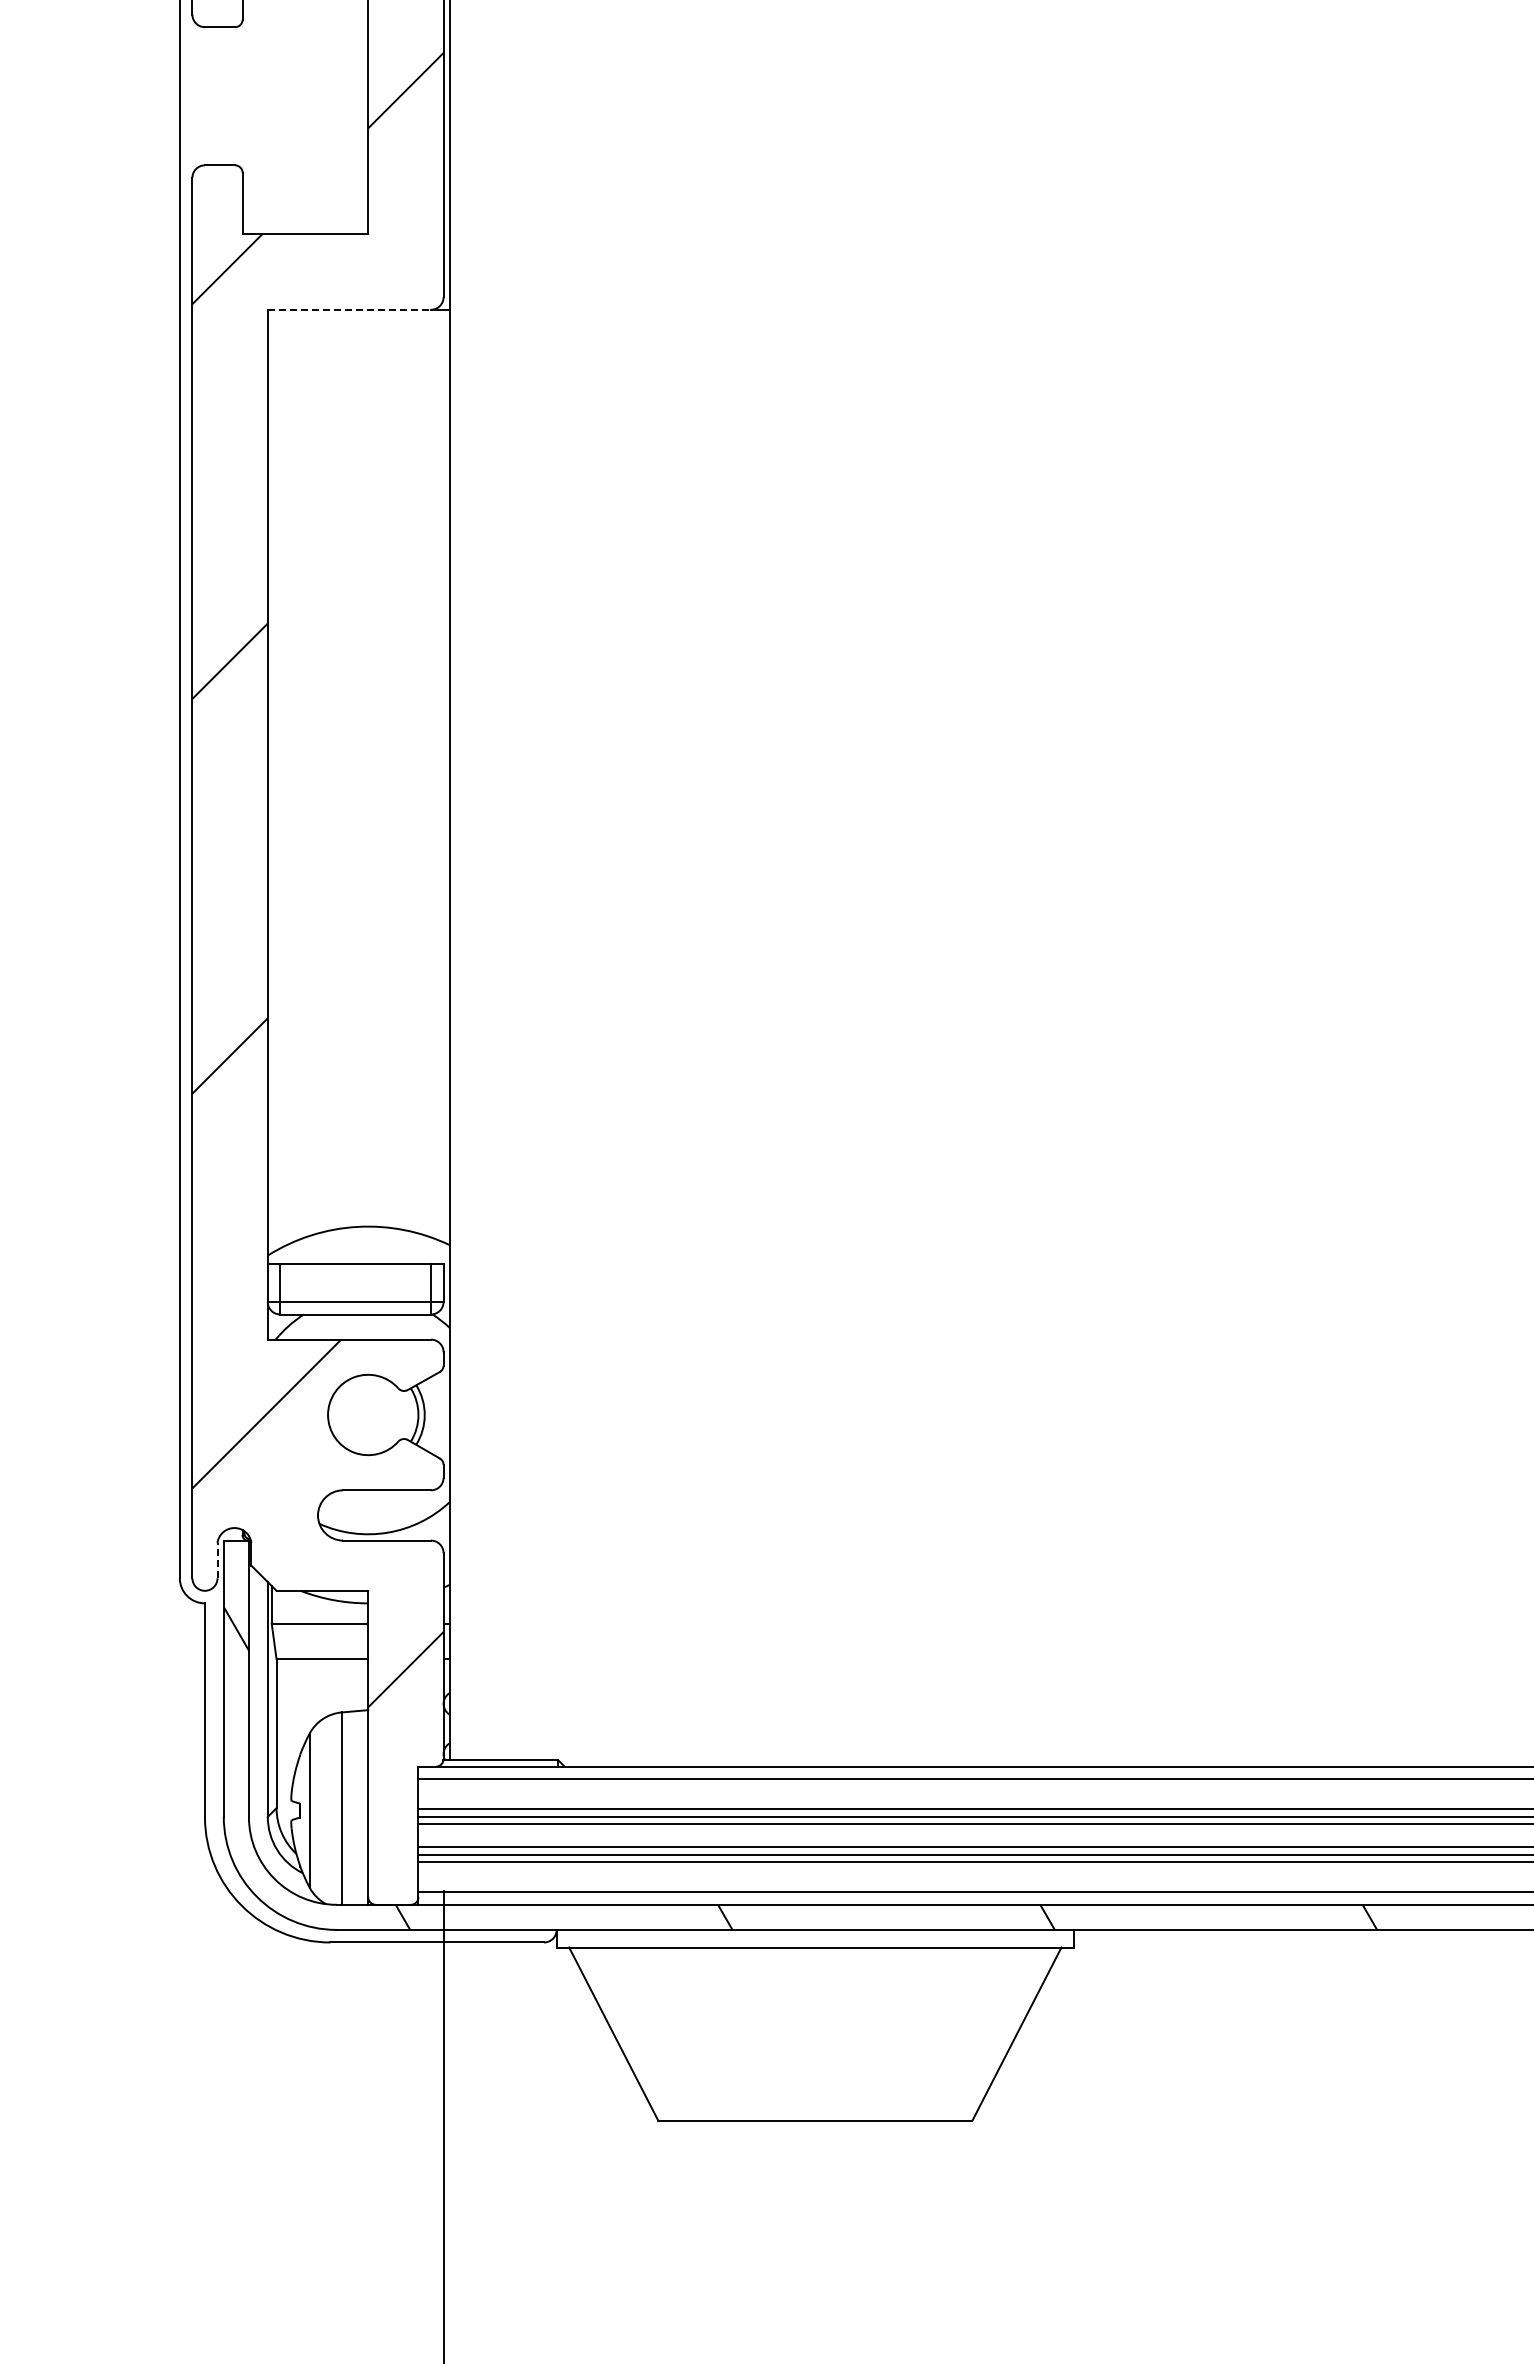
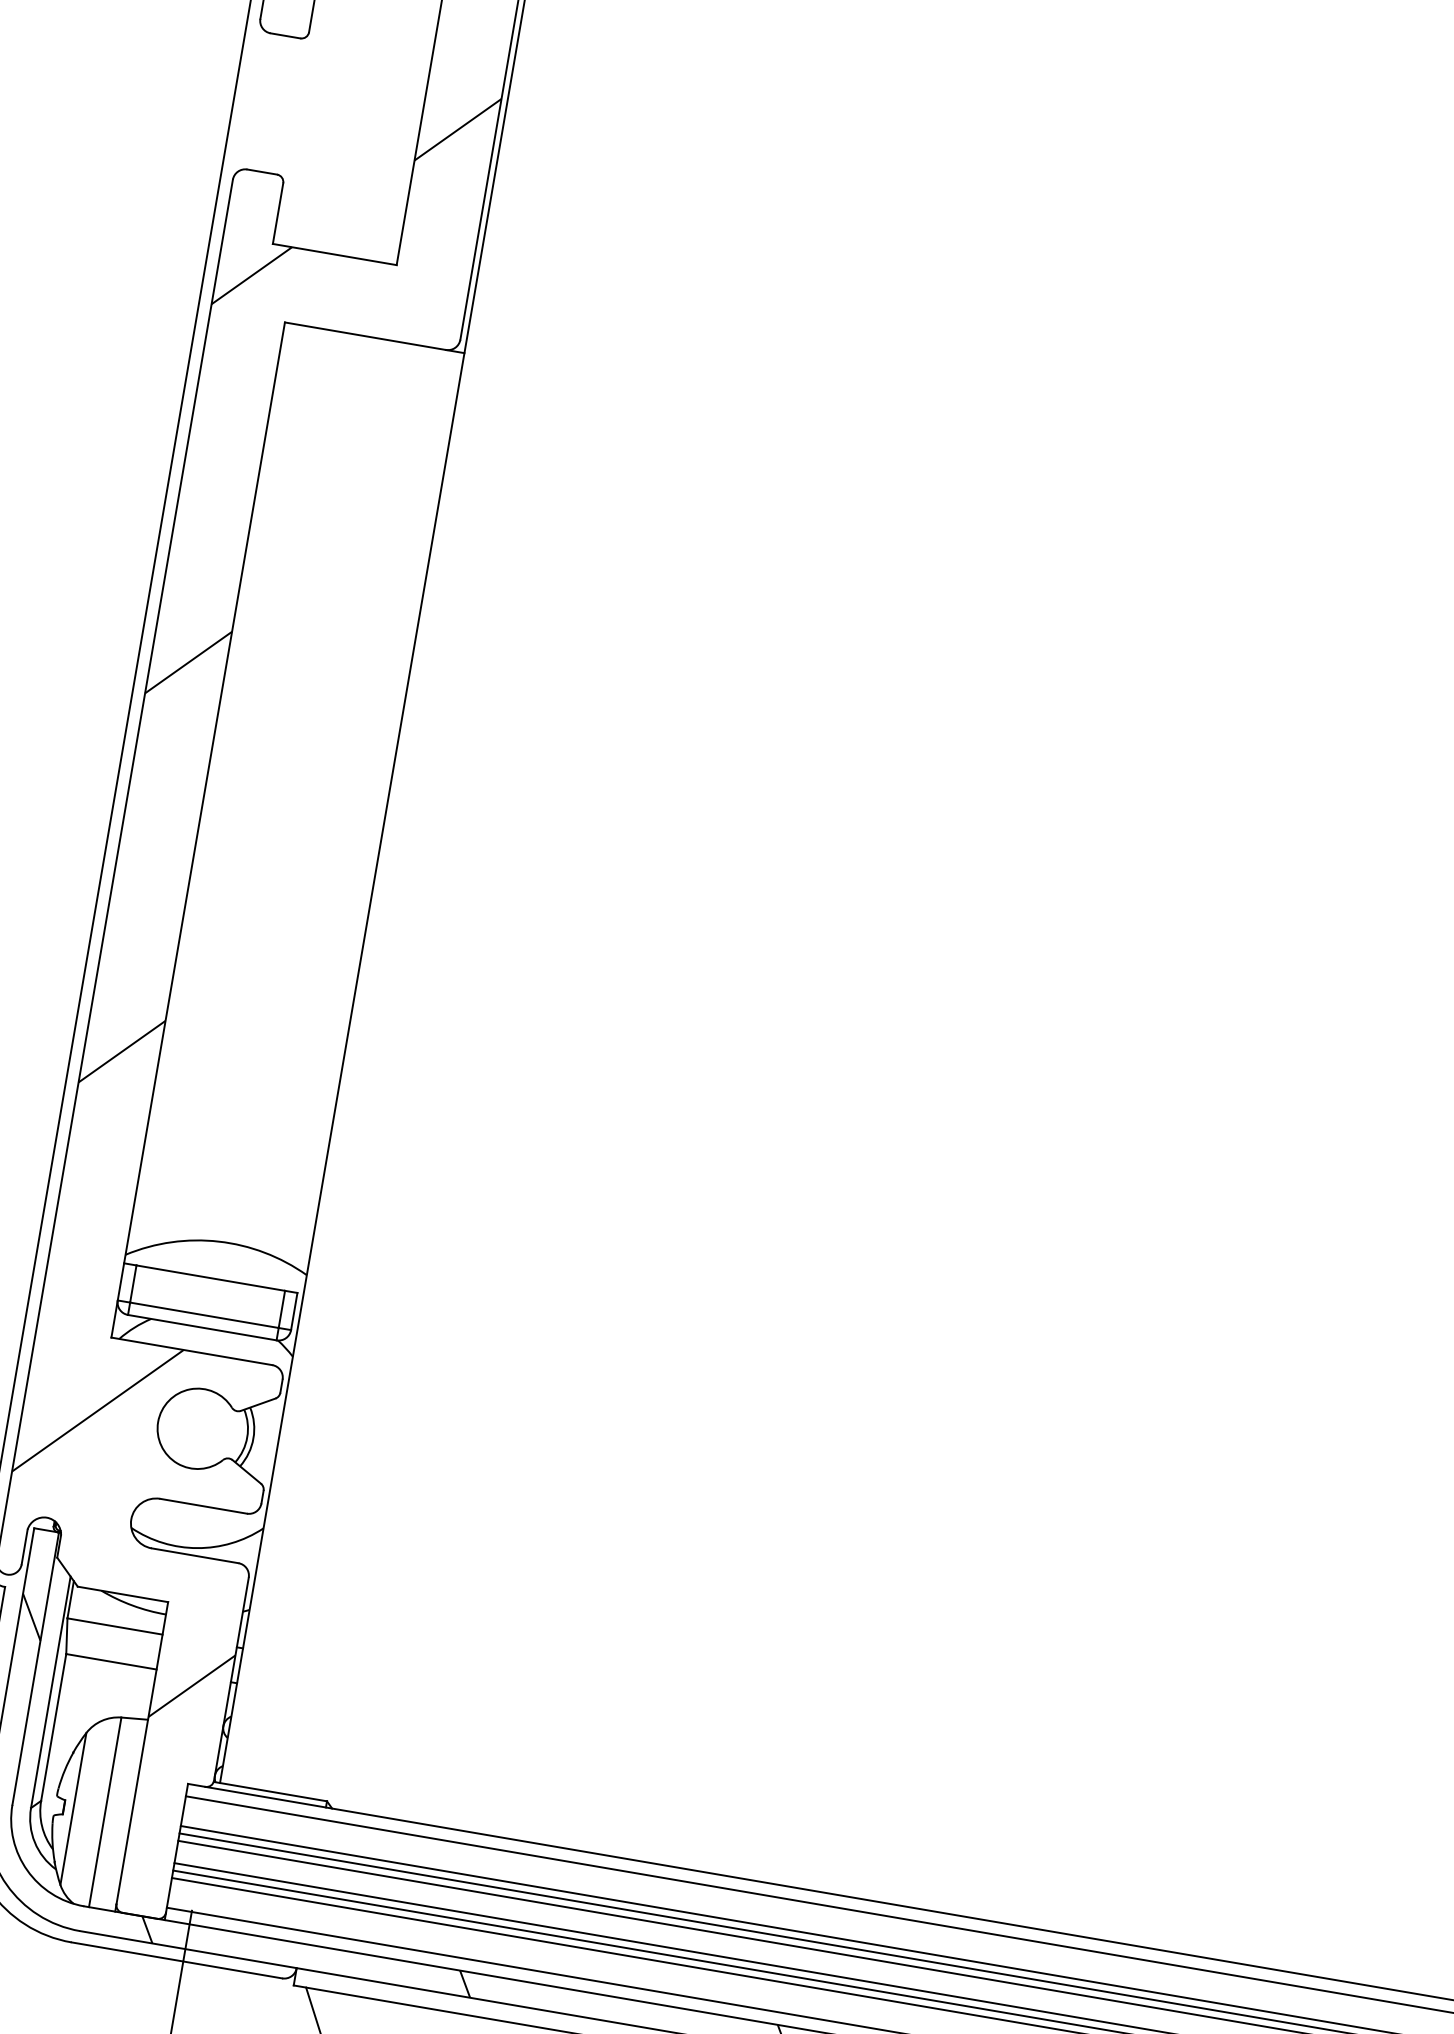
line: (349, 309) -> (365, 335), dashed -> solid
line: (217, 1560) -> (24, 1546), dashed -> solid

